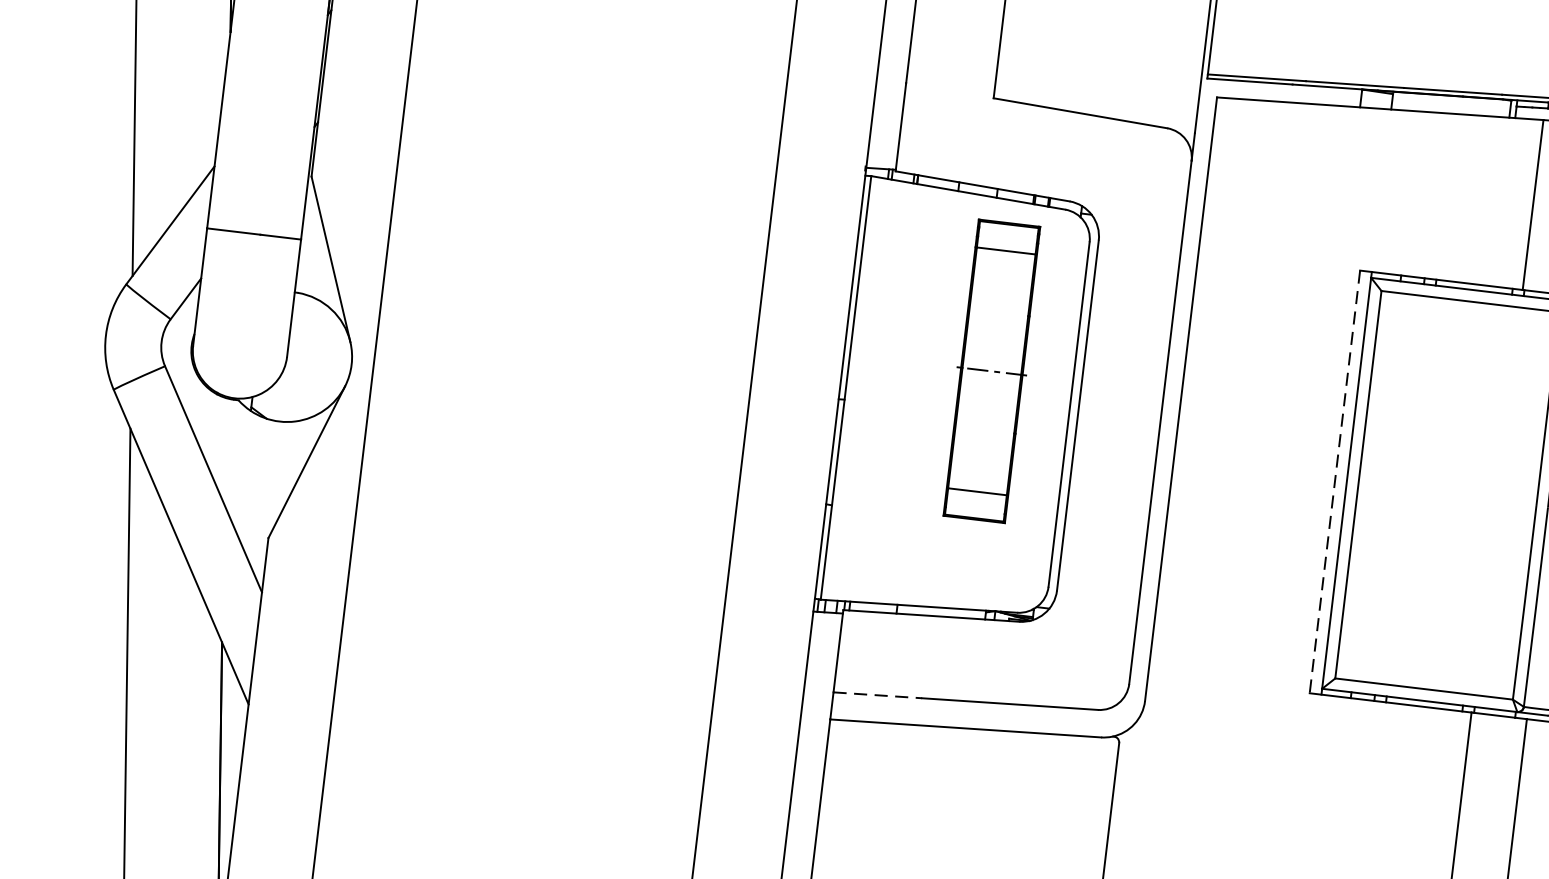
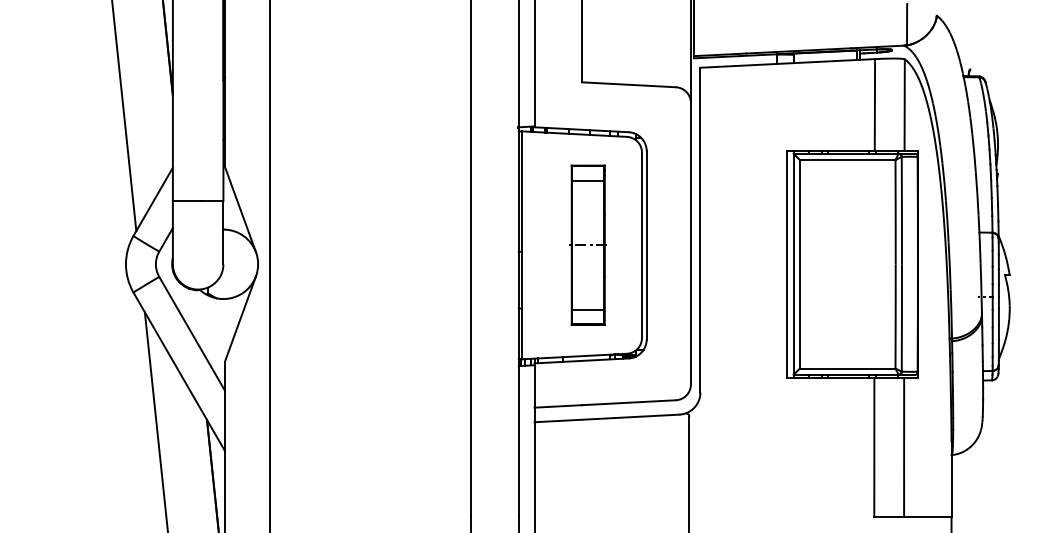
part: (990, 369) -> (587, 244), moved
line: (1335, 482) -> (787, 264), dashed -> solid
line: (878, 695) -> (558, 406), dashed -> solid

